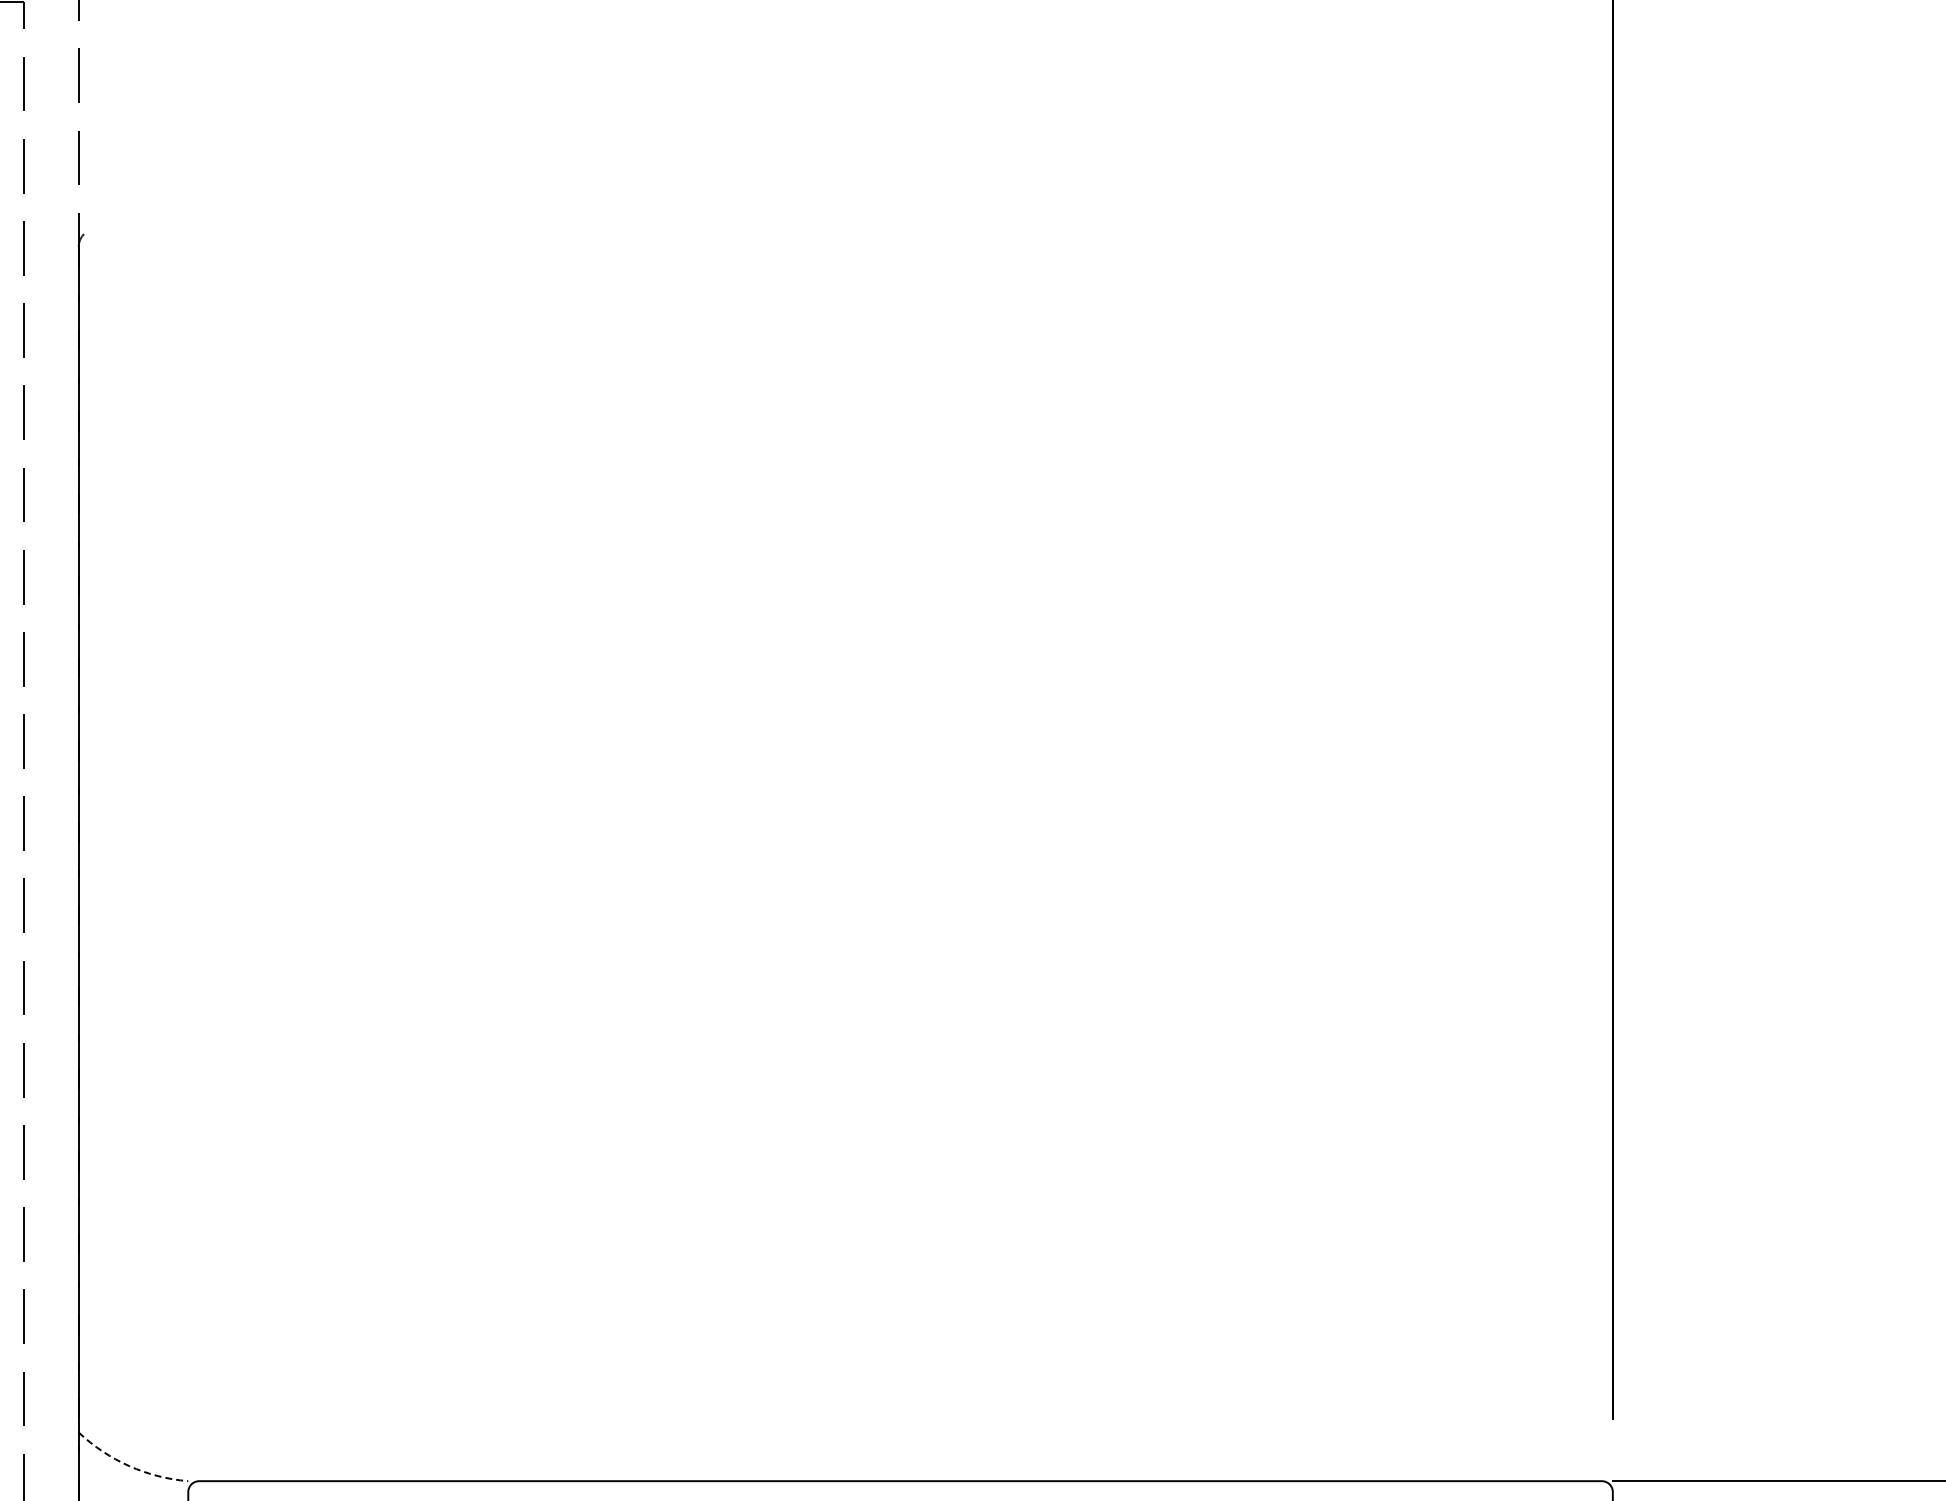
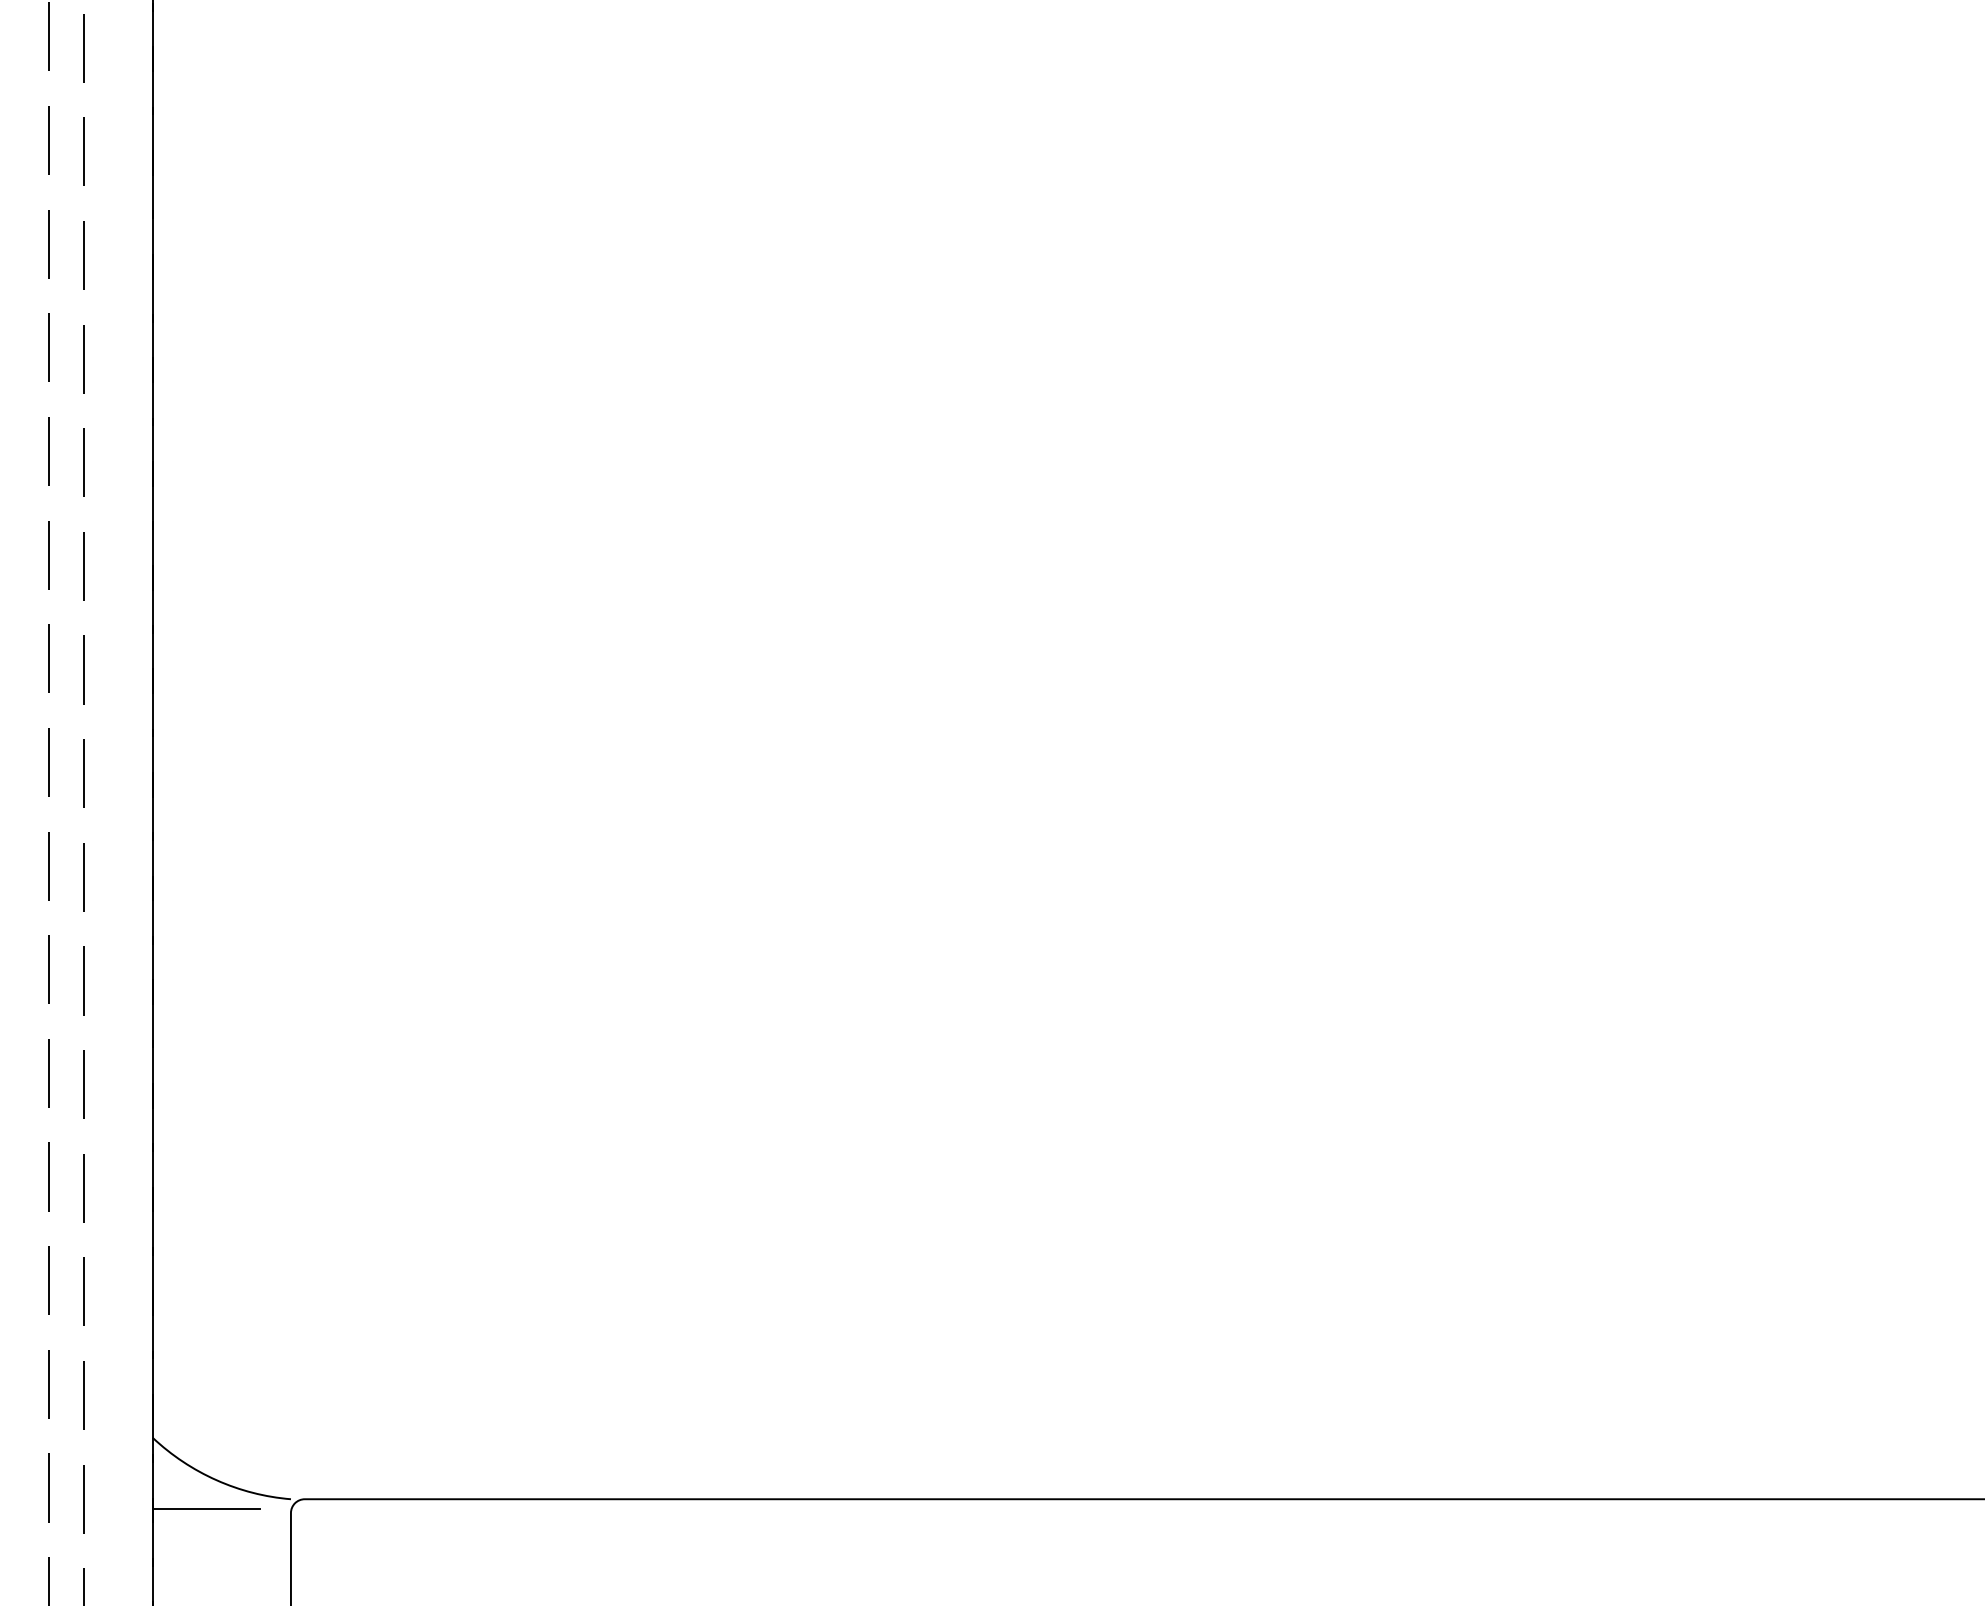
arc: (129, 1466) -> (216, 1480), dashed -> solid
line: (120, 1489) -> (205, 1509), added

